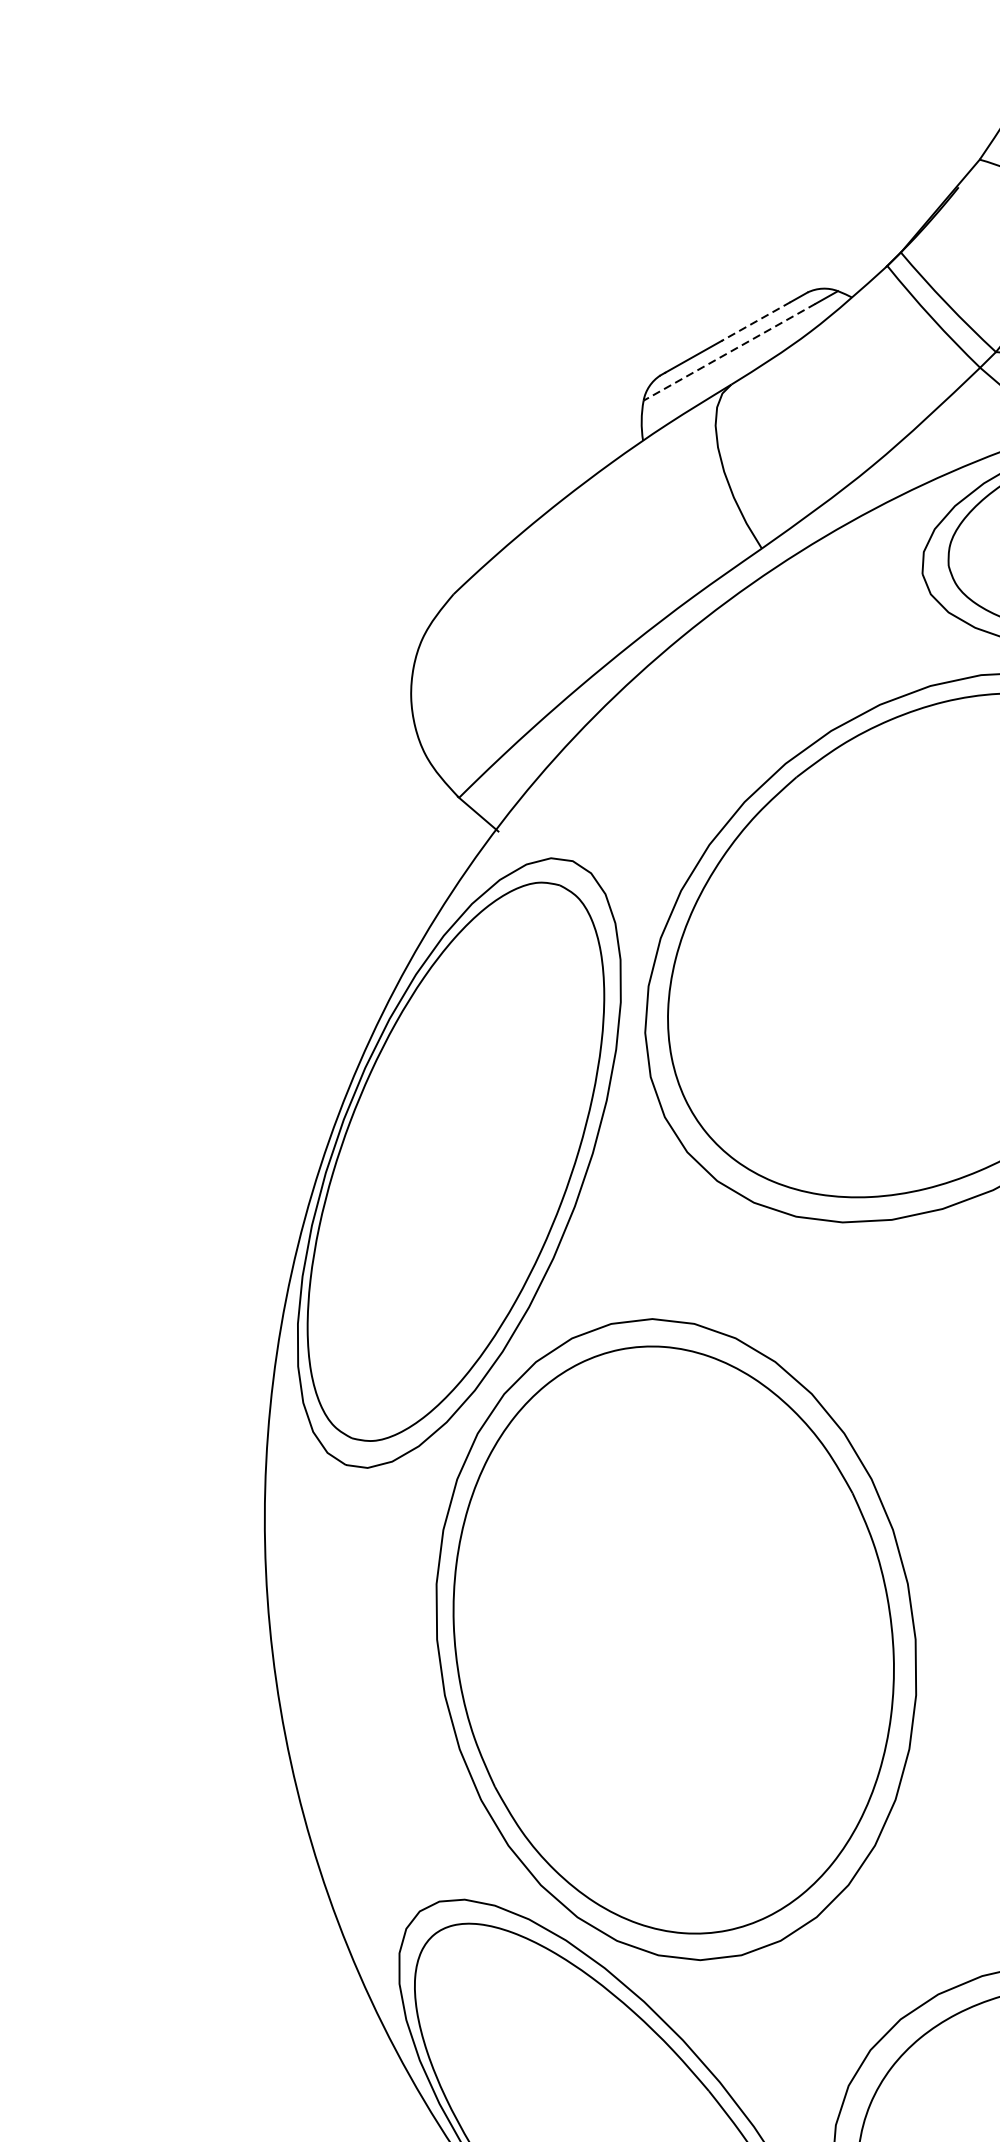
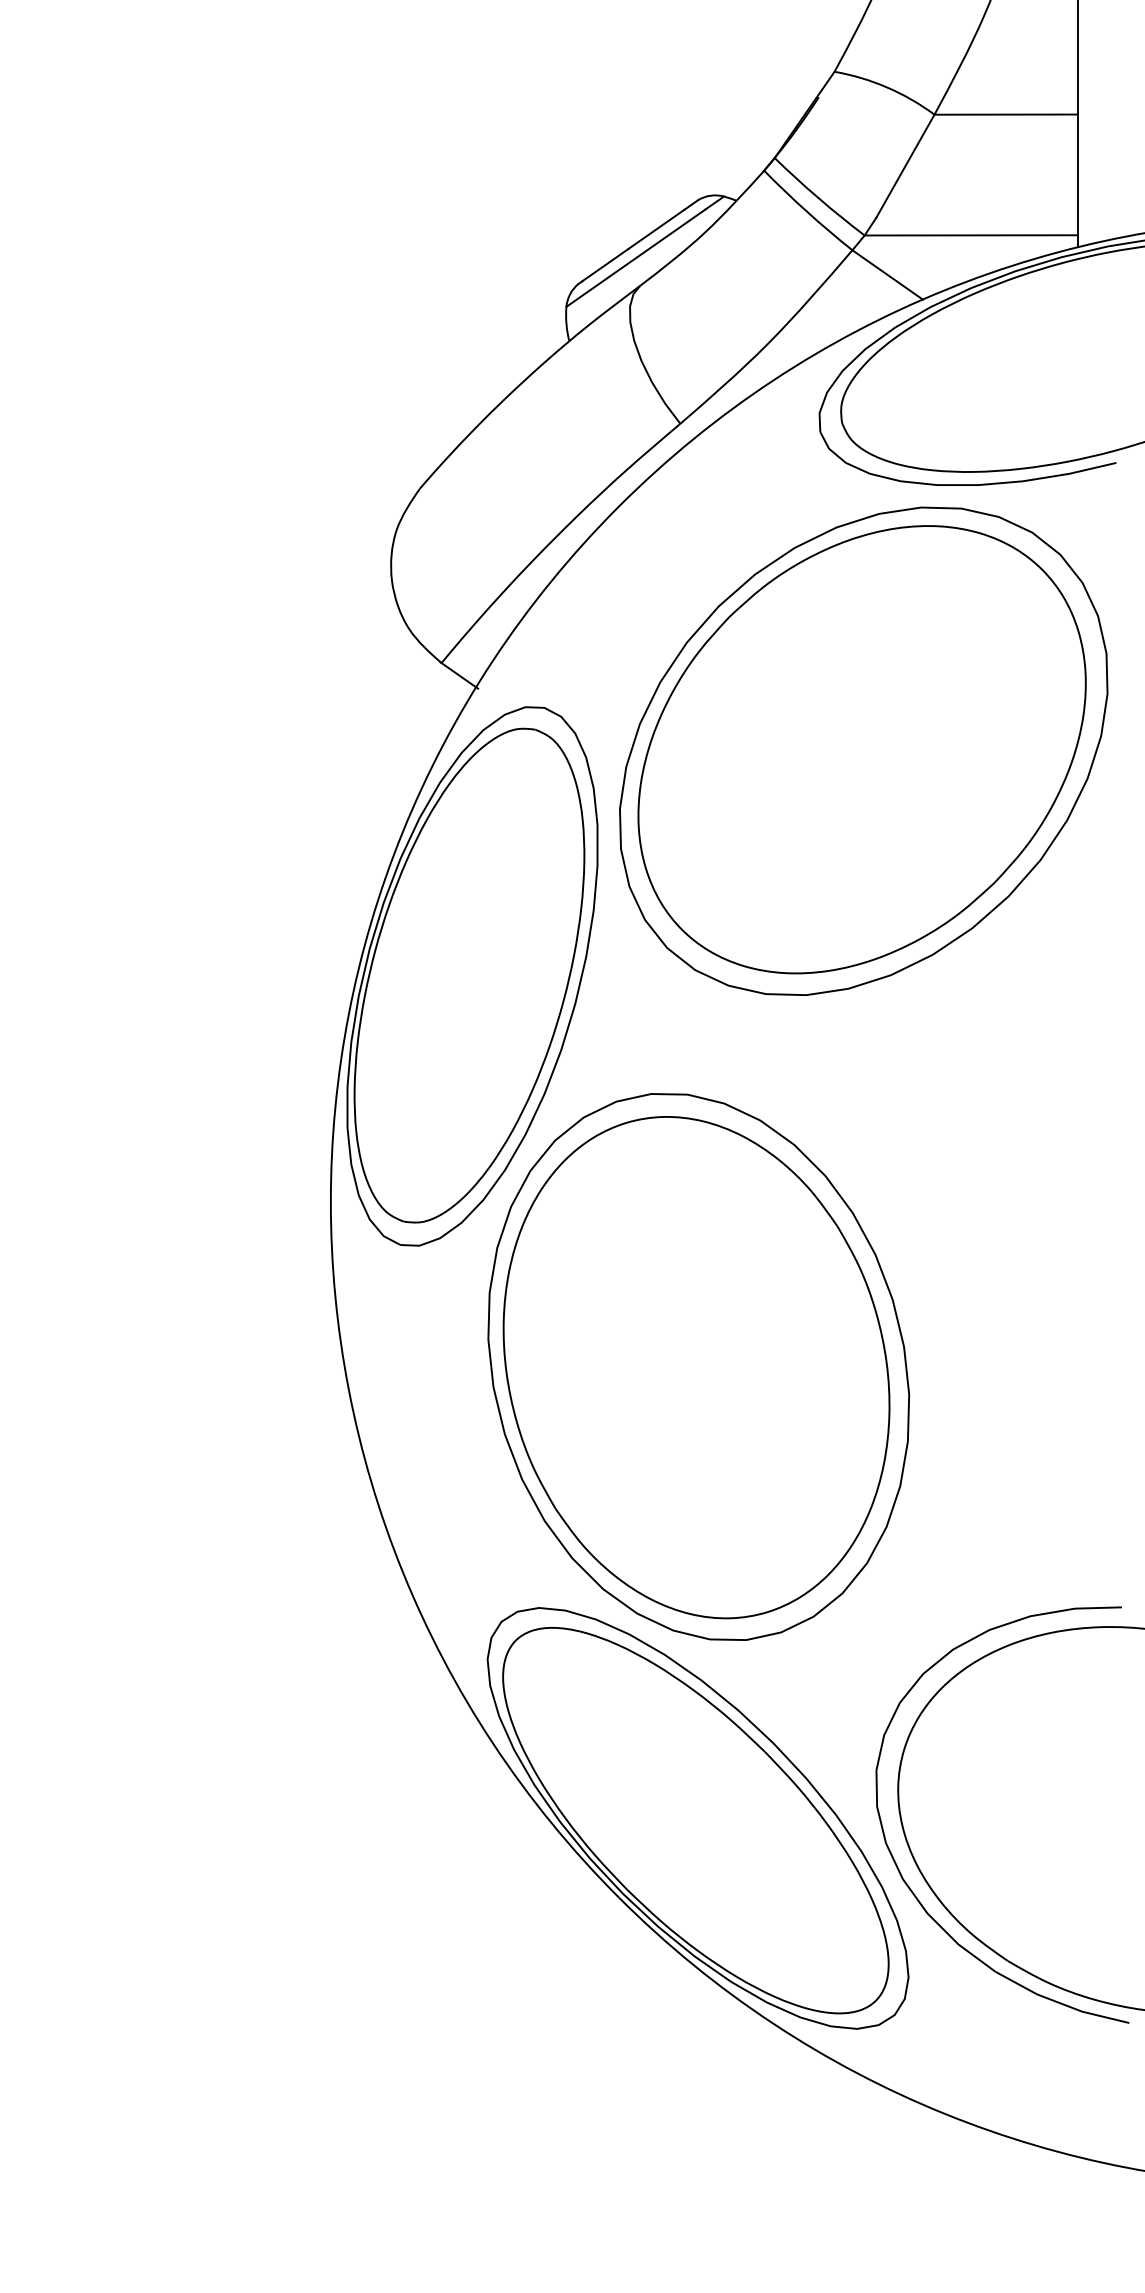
line: (756, 321) -> (656, 229), dashed -> solid
line: (728, 352) -> (635, 258), dashed -> solid

